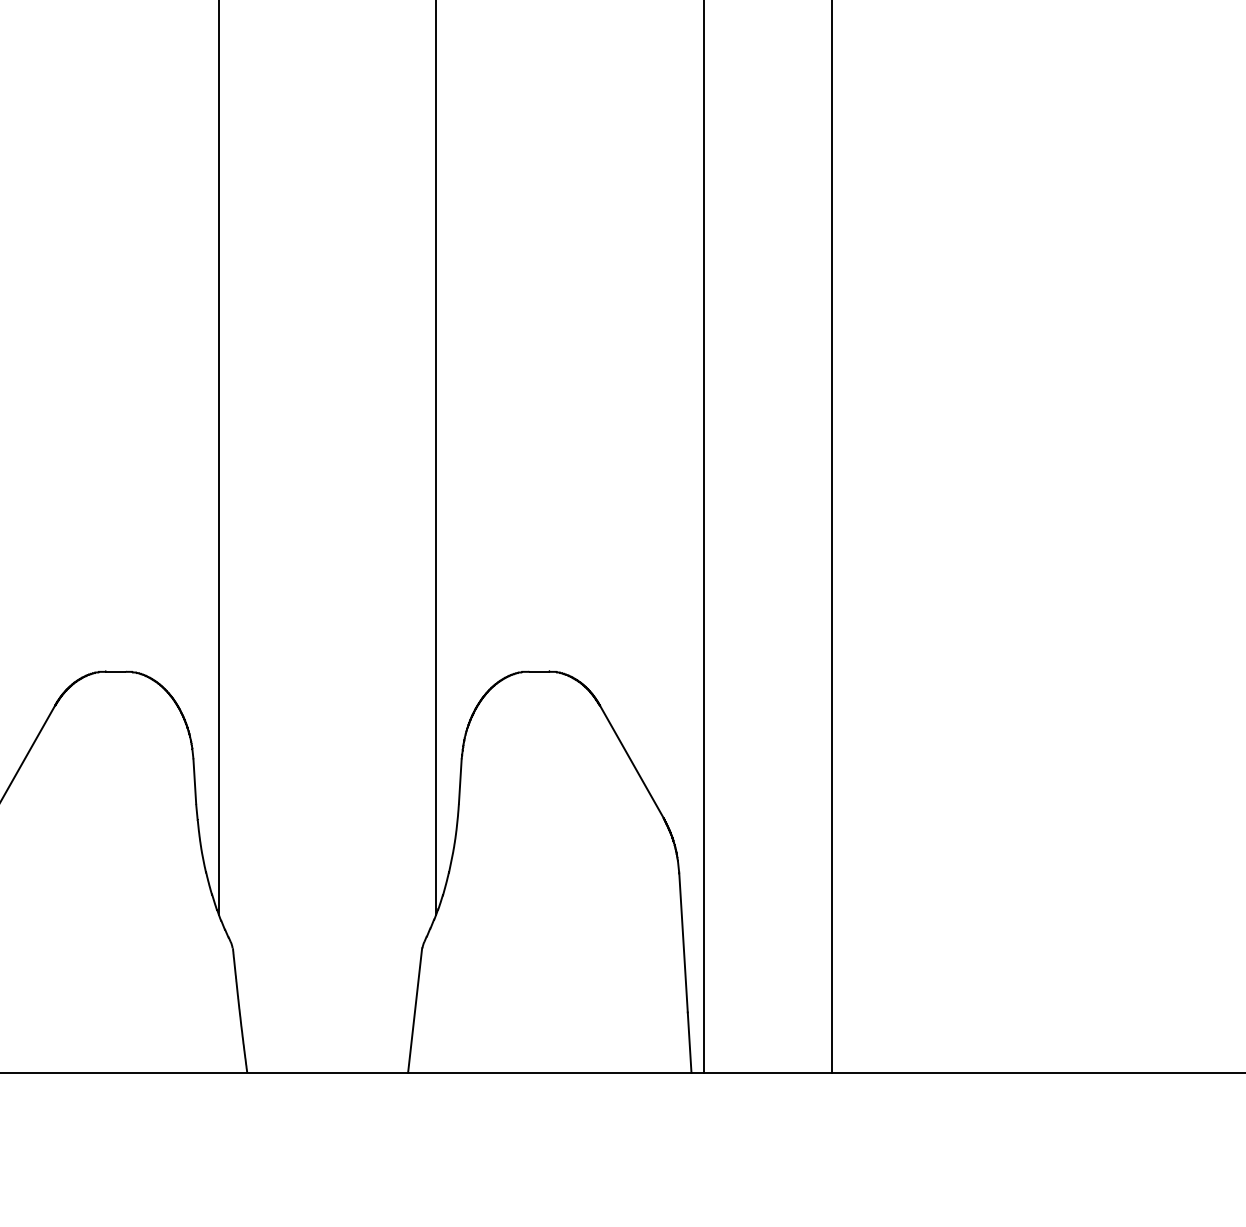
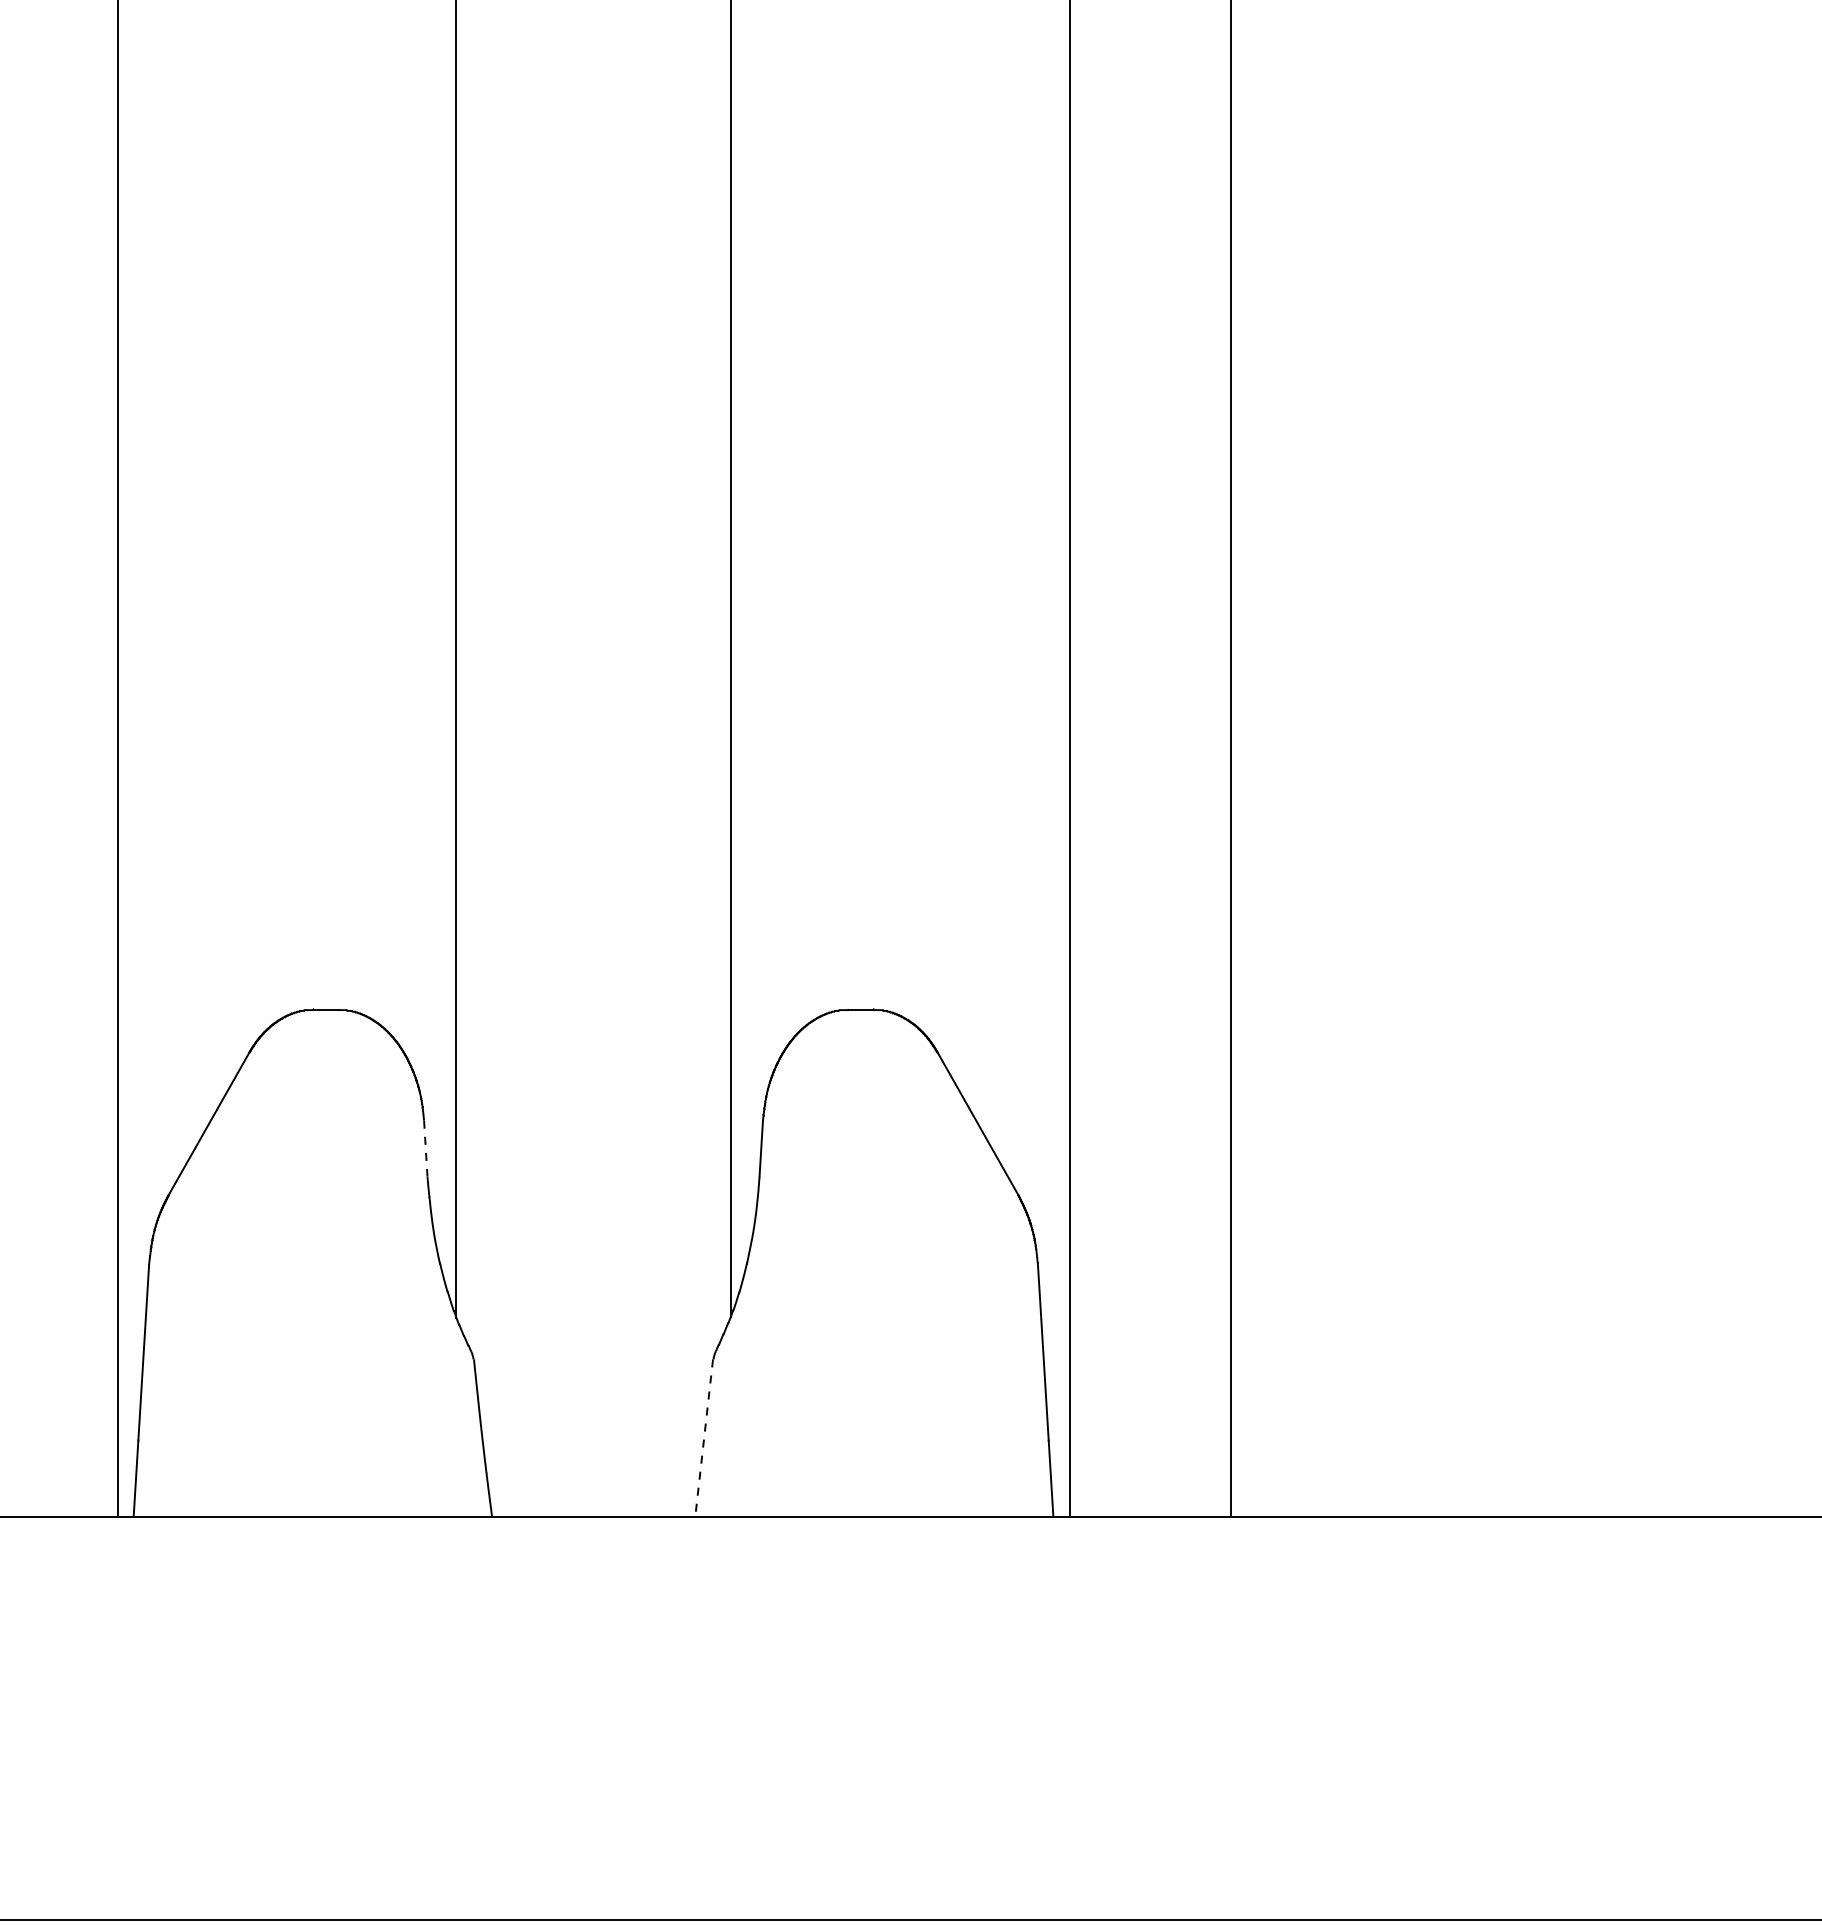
line: (194, 782) -> (425, 1149), solid -> dashed
line: (415, 1010) -> (704, 1438), solid -> dashed

